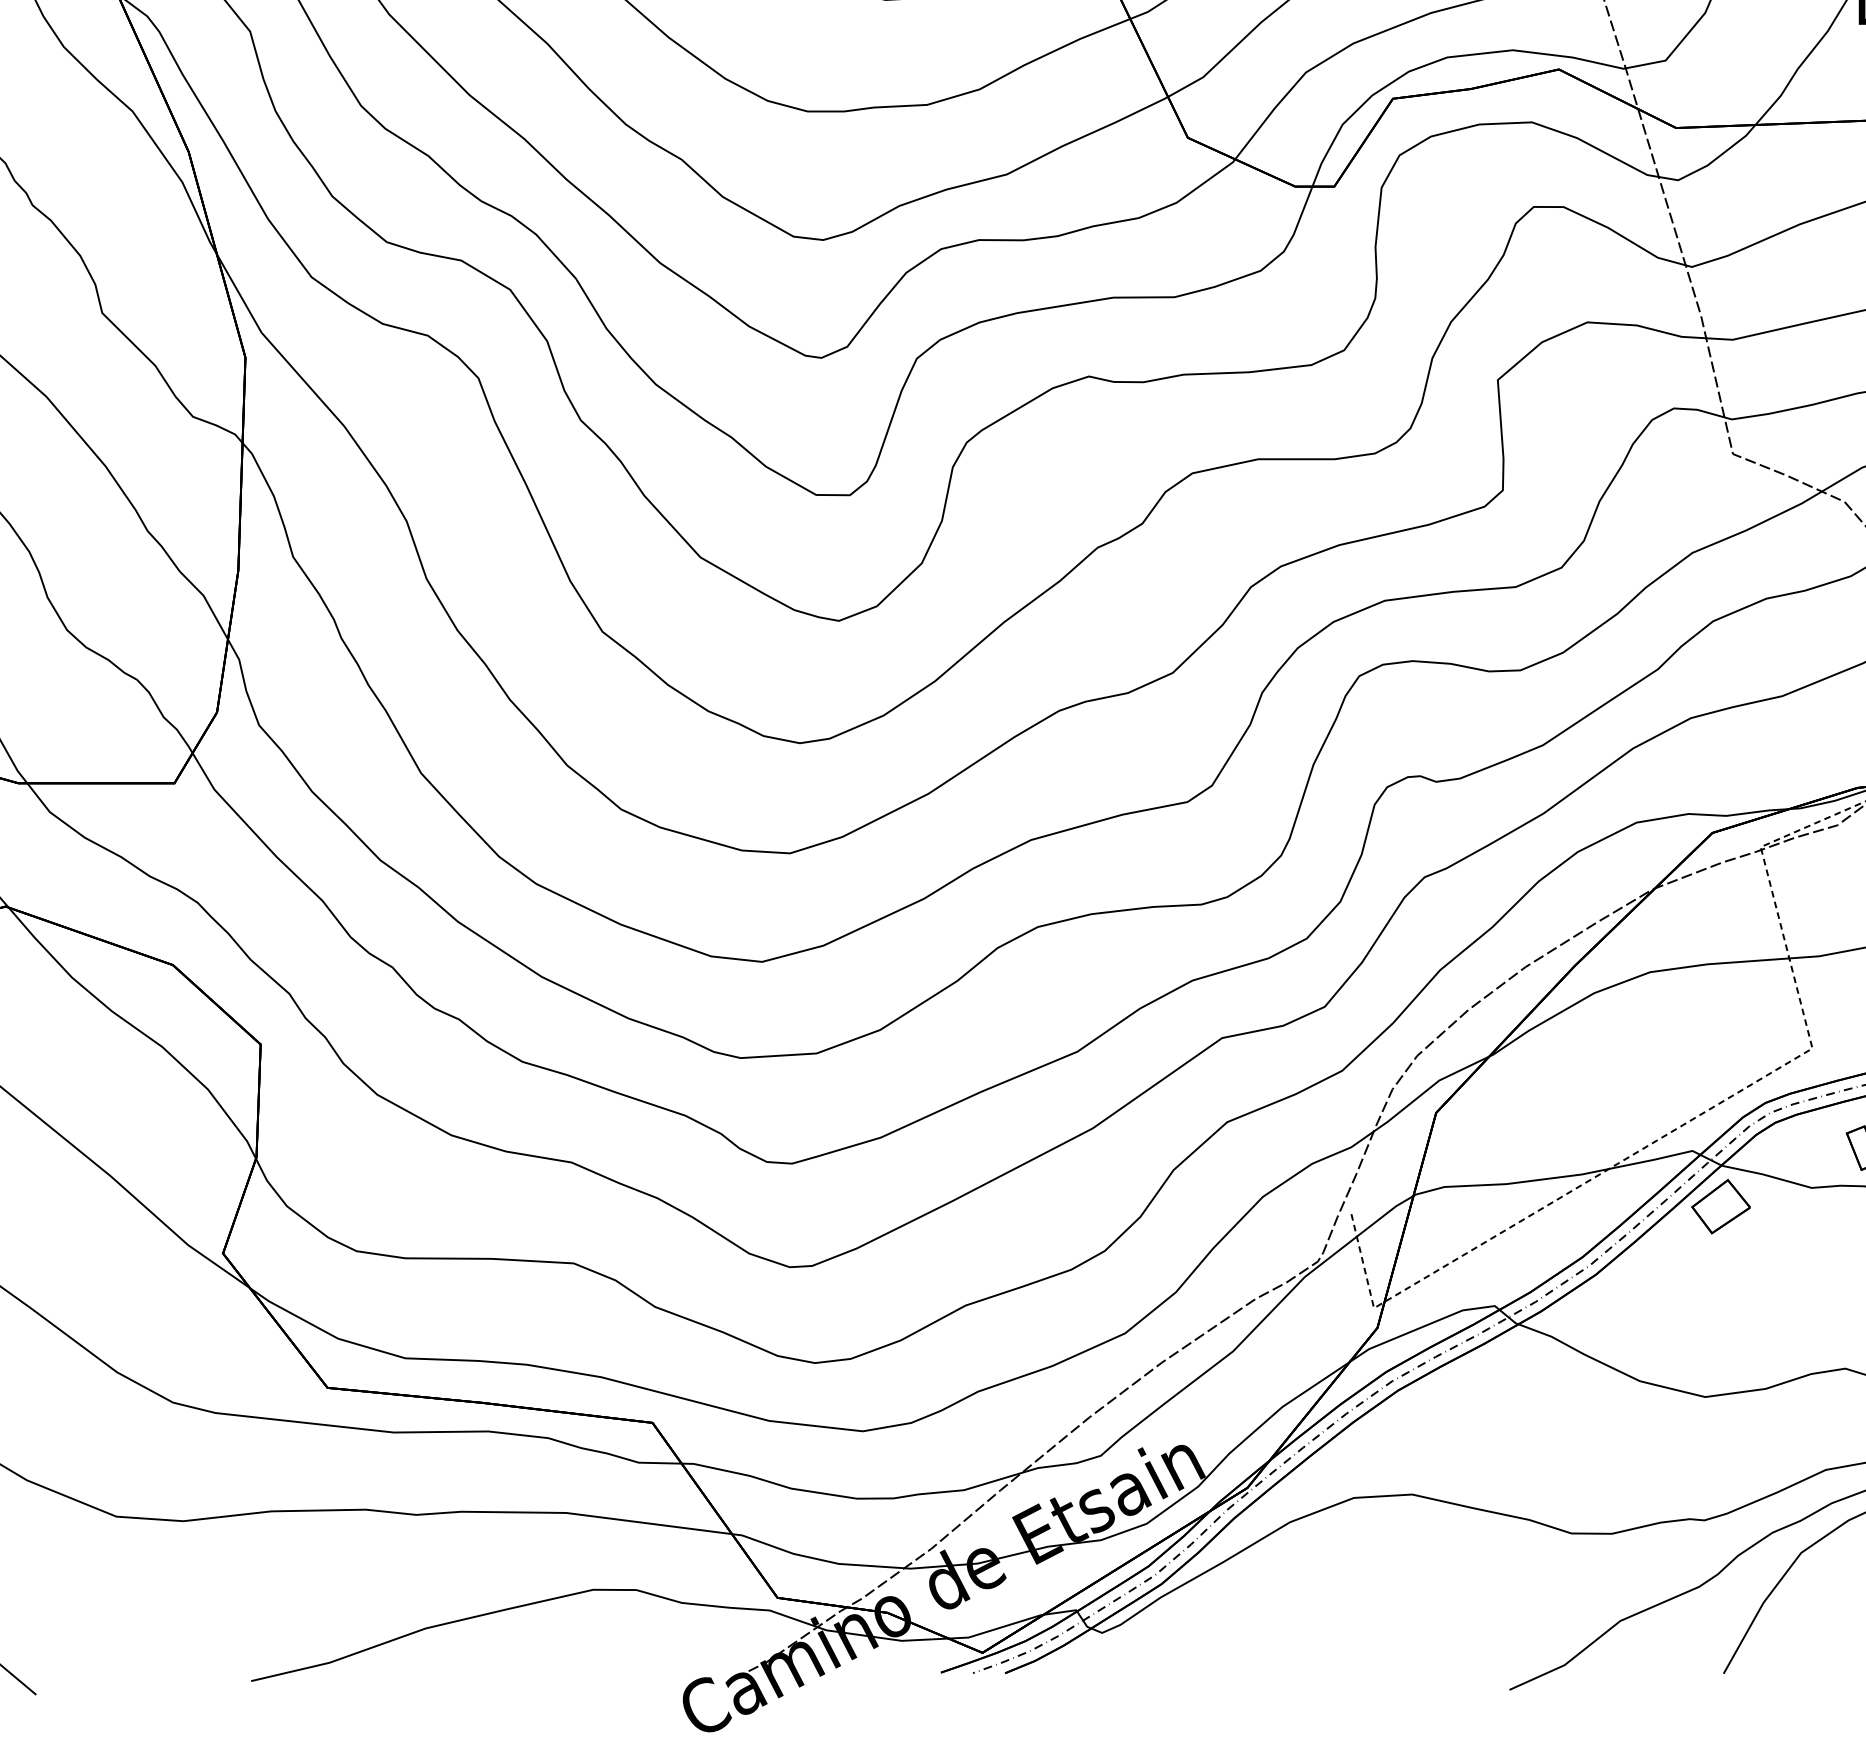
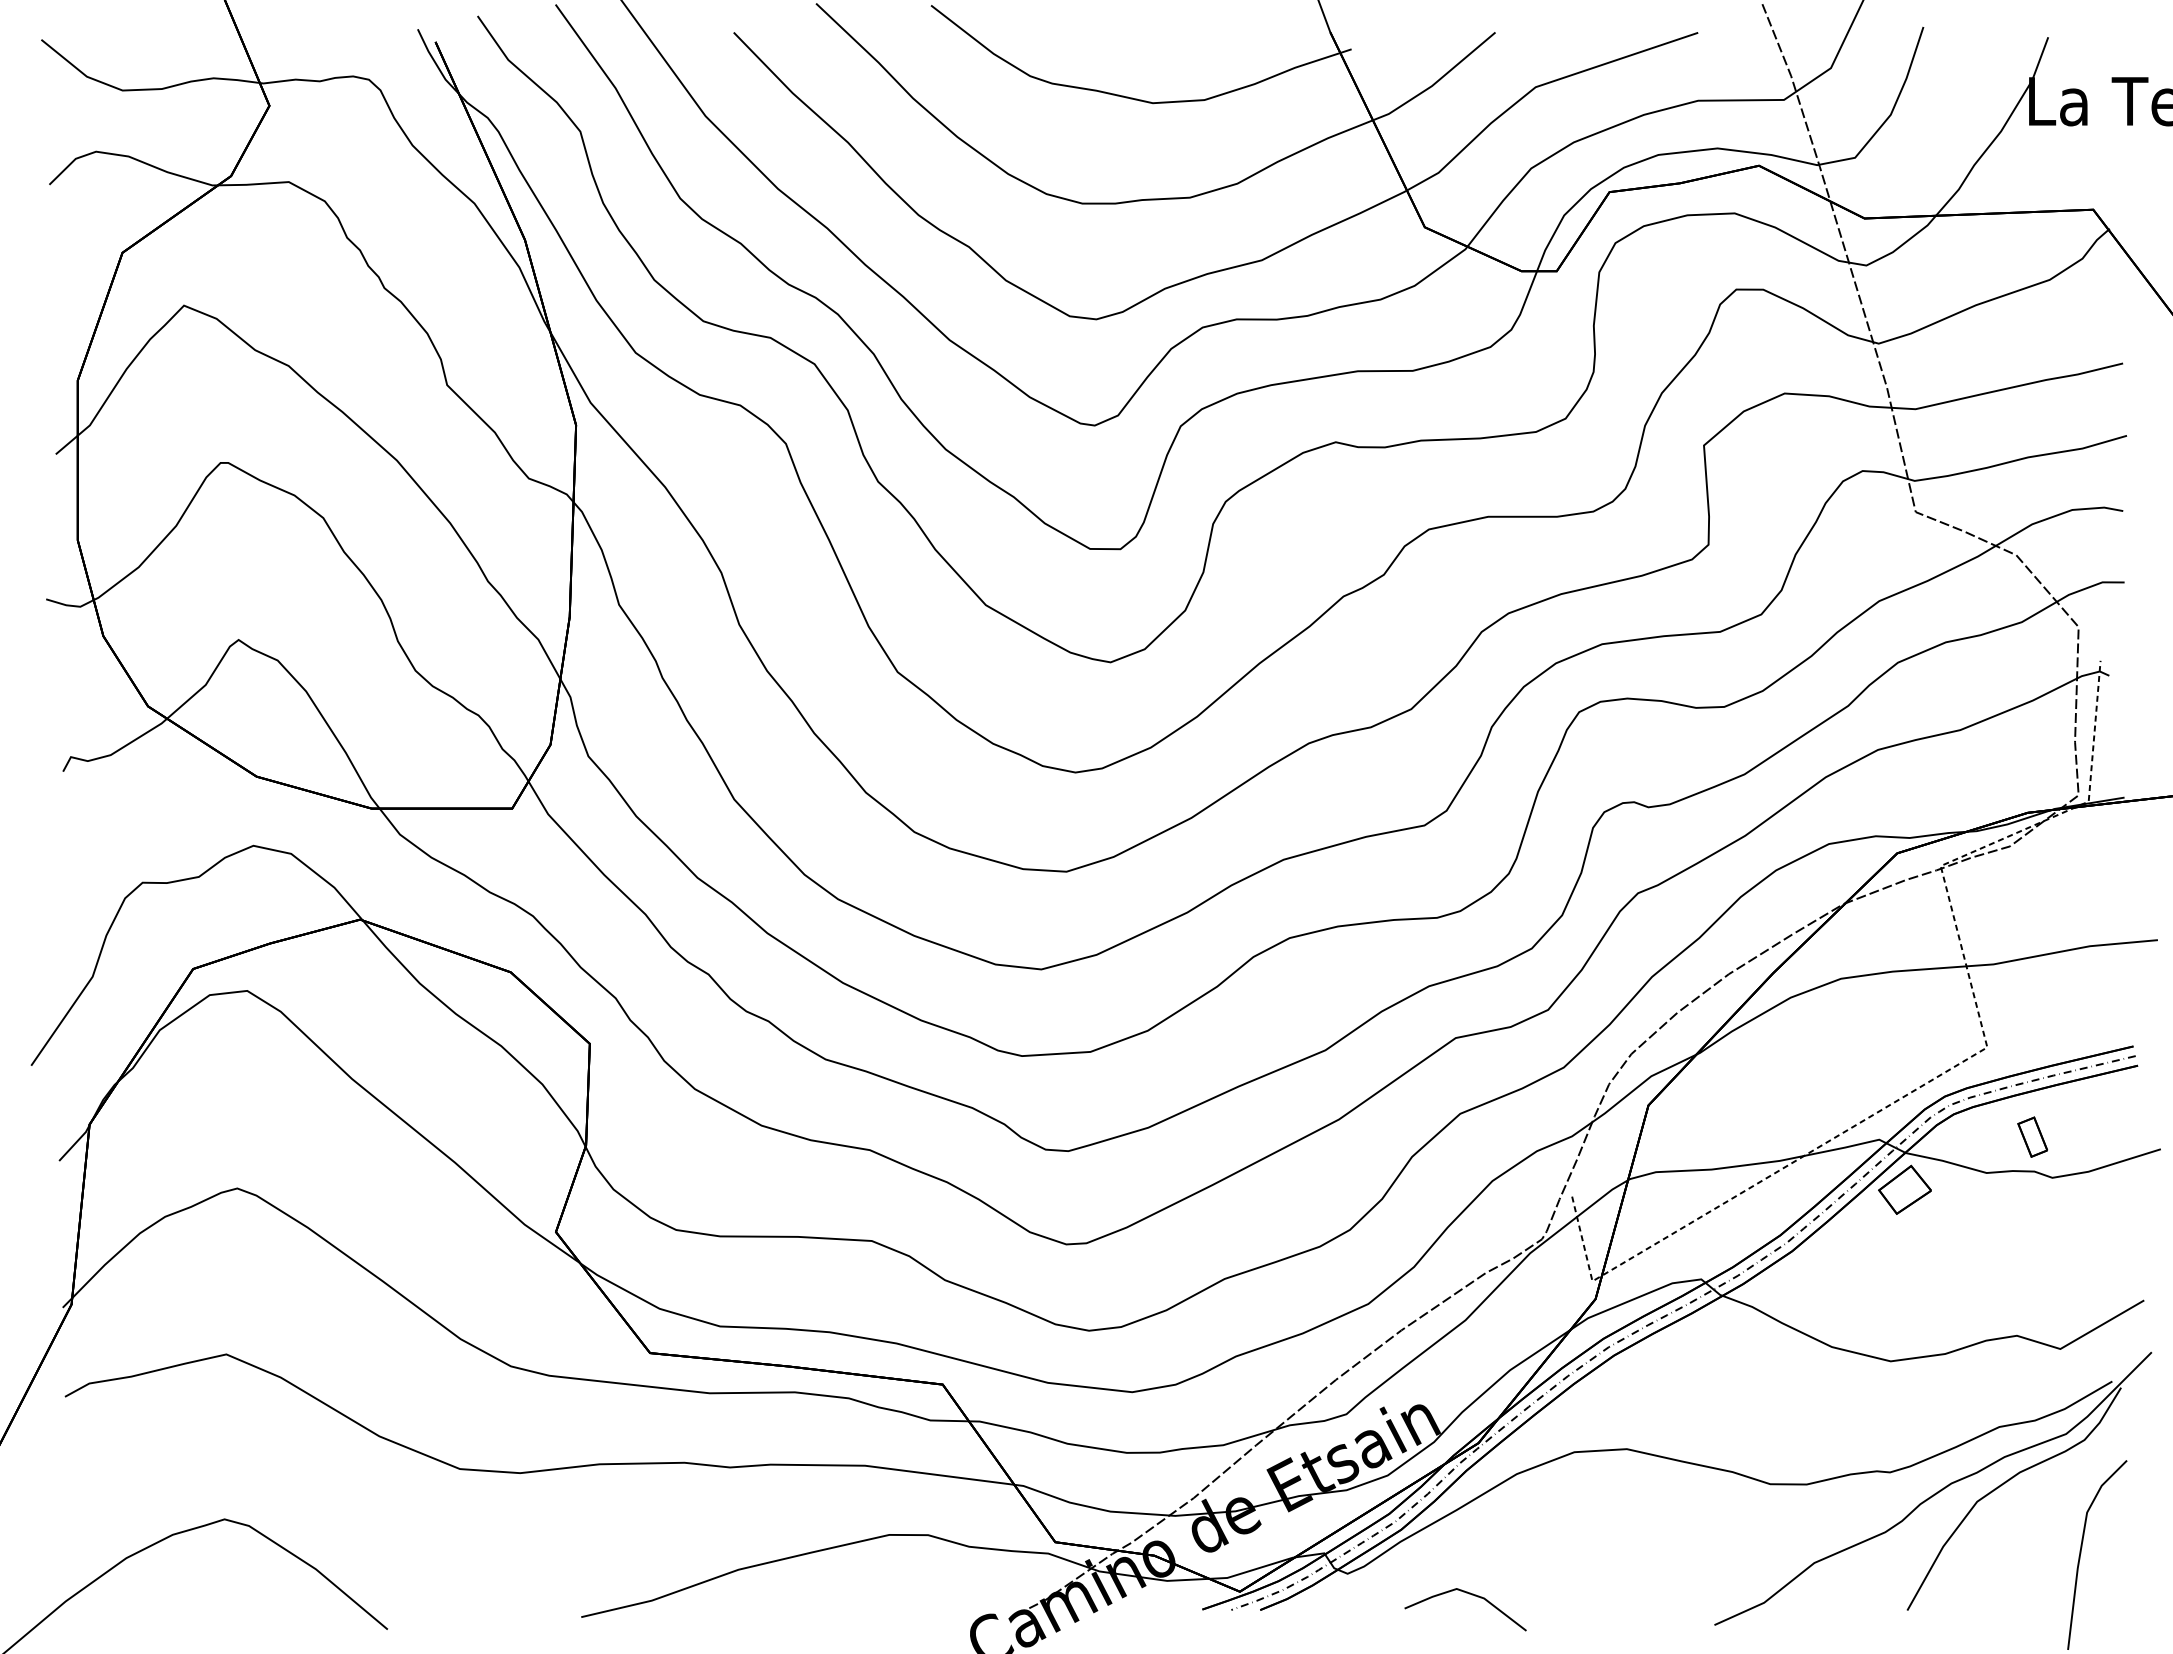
line: (1237, 1655) -> (1469, 1594), added

